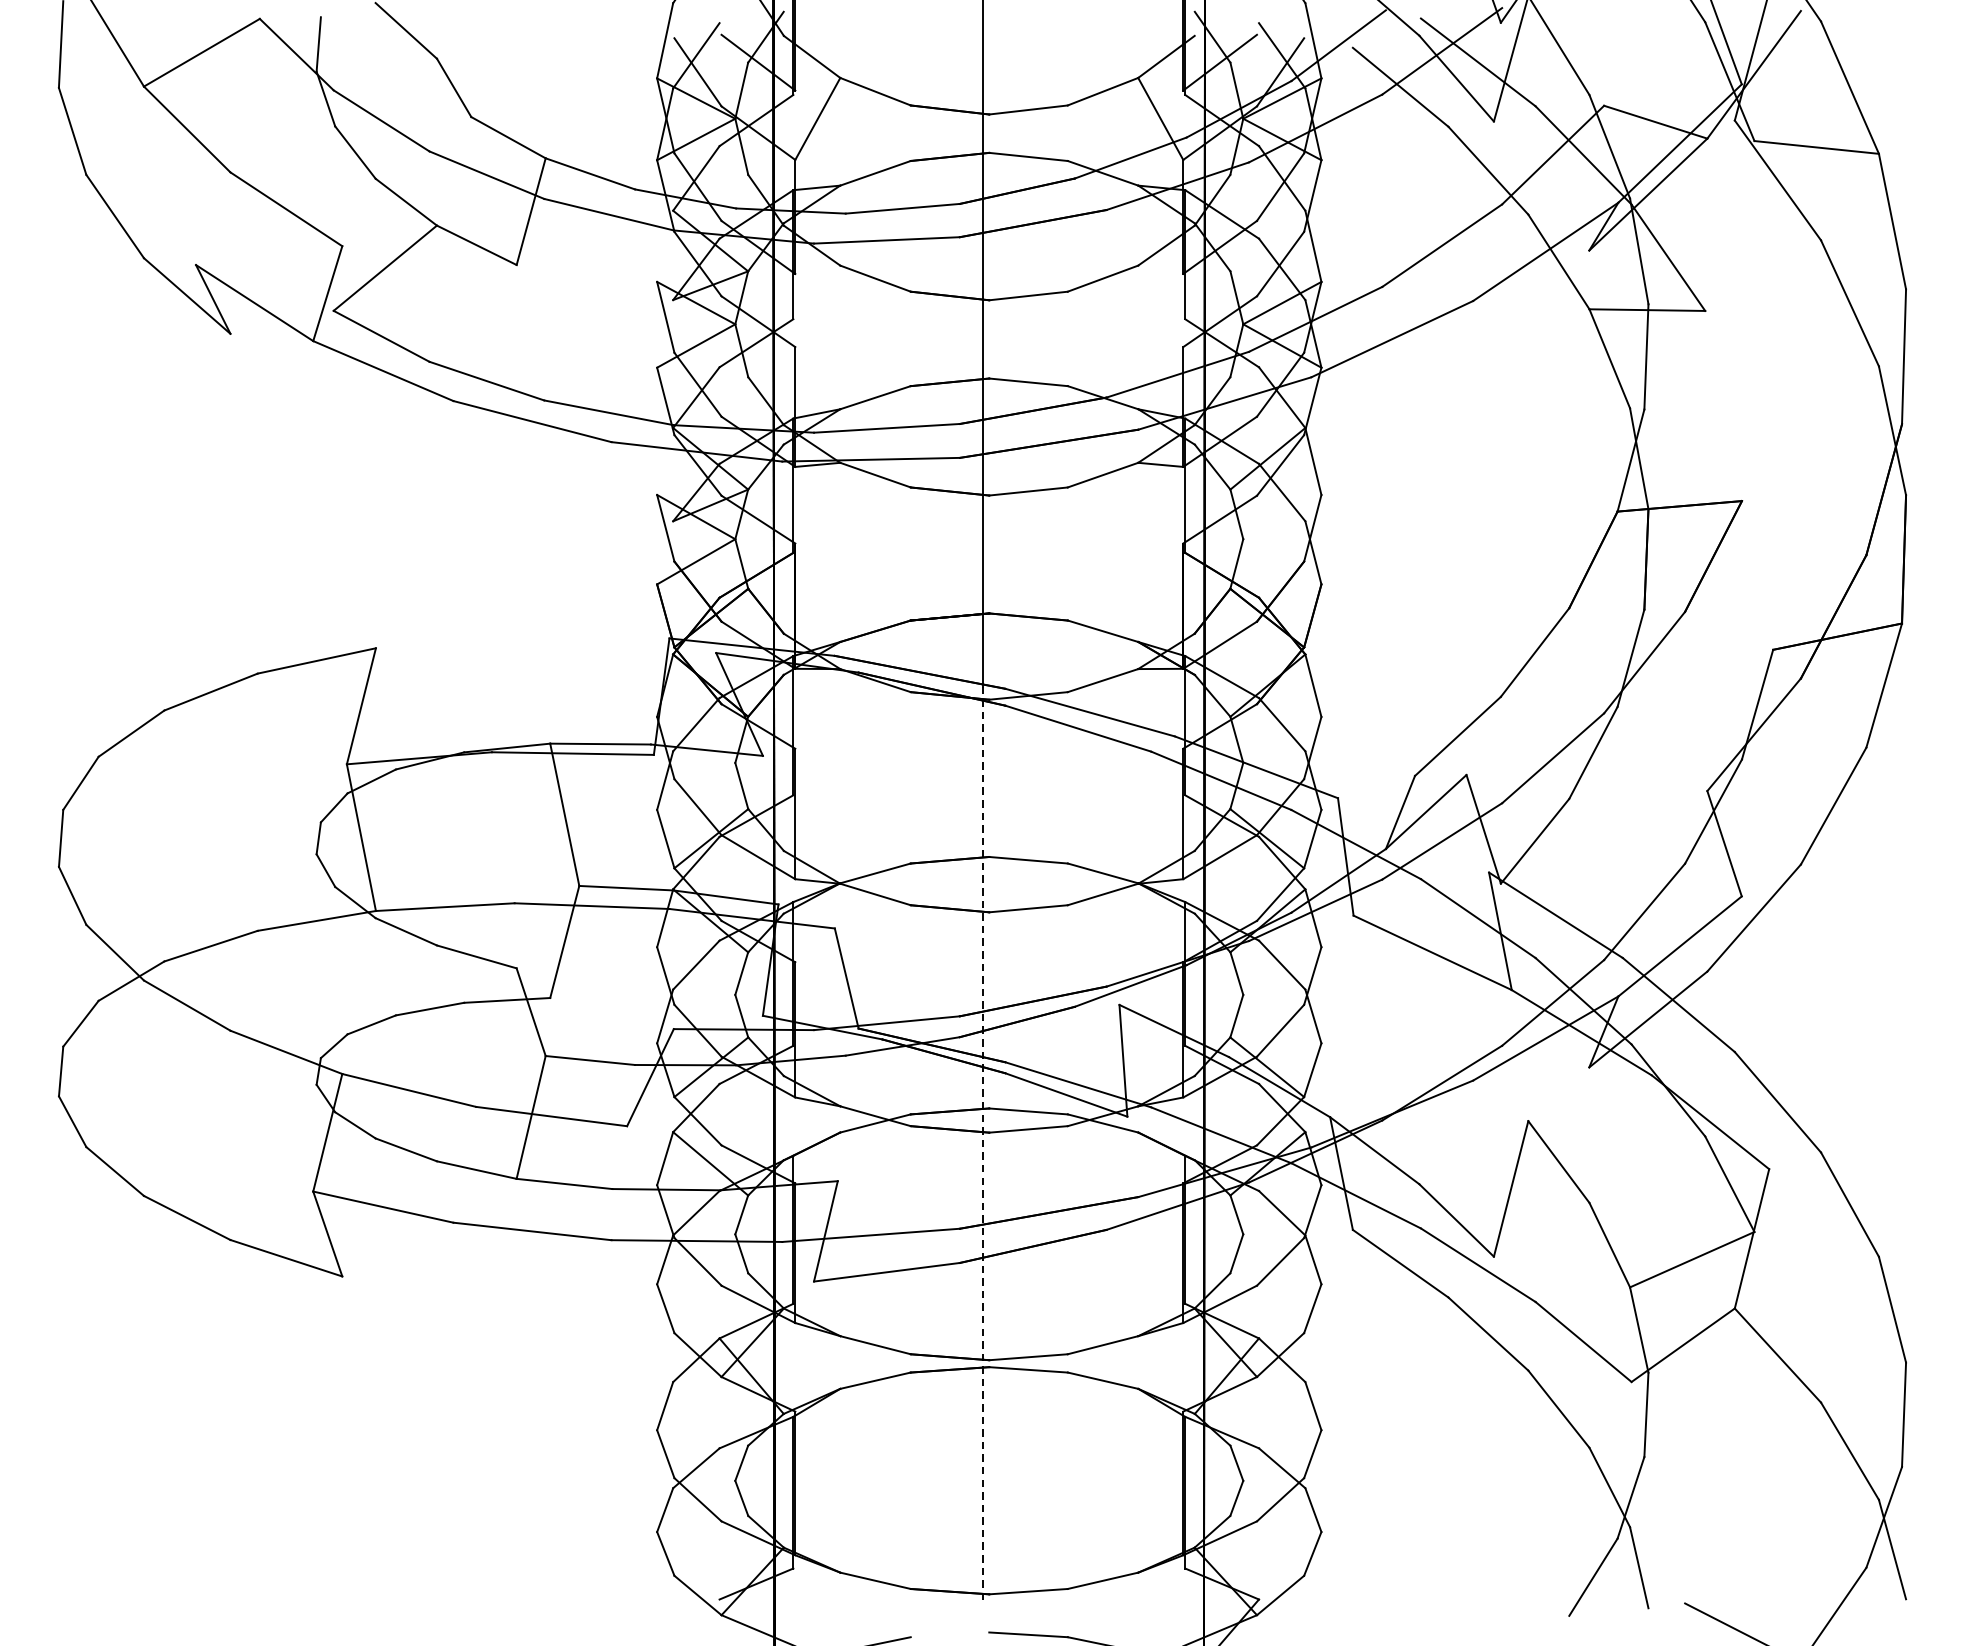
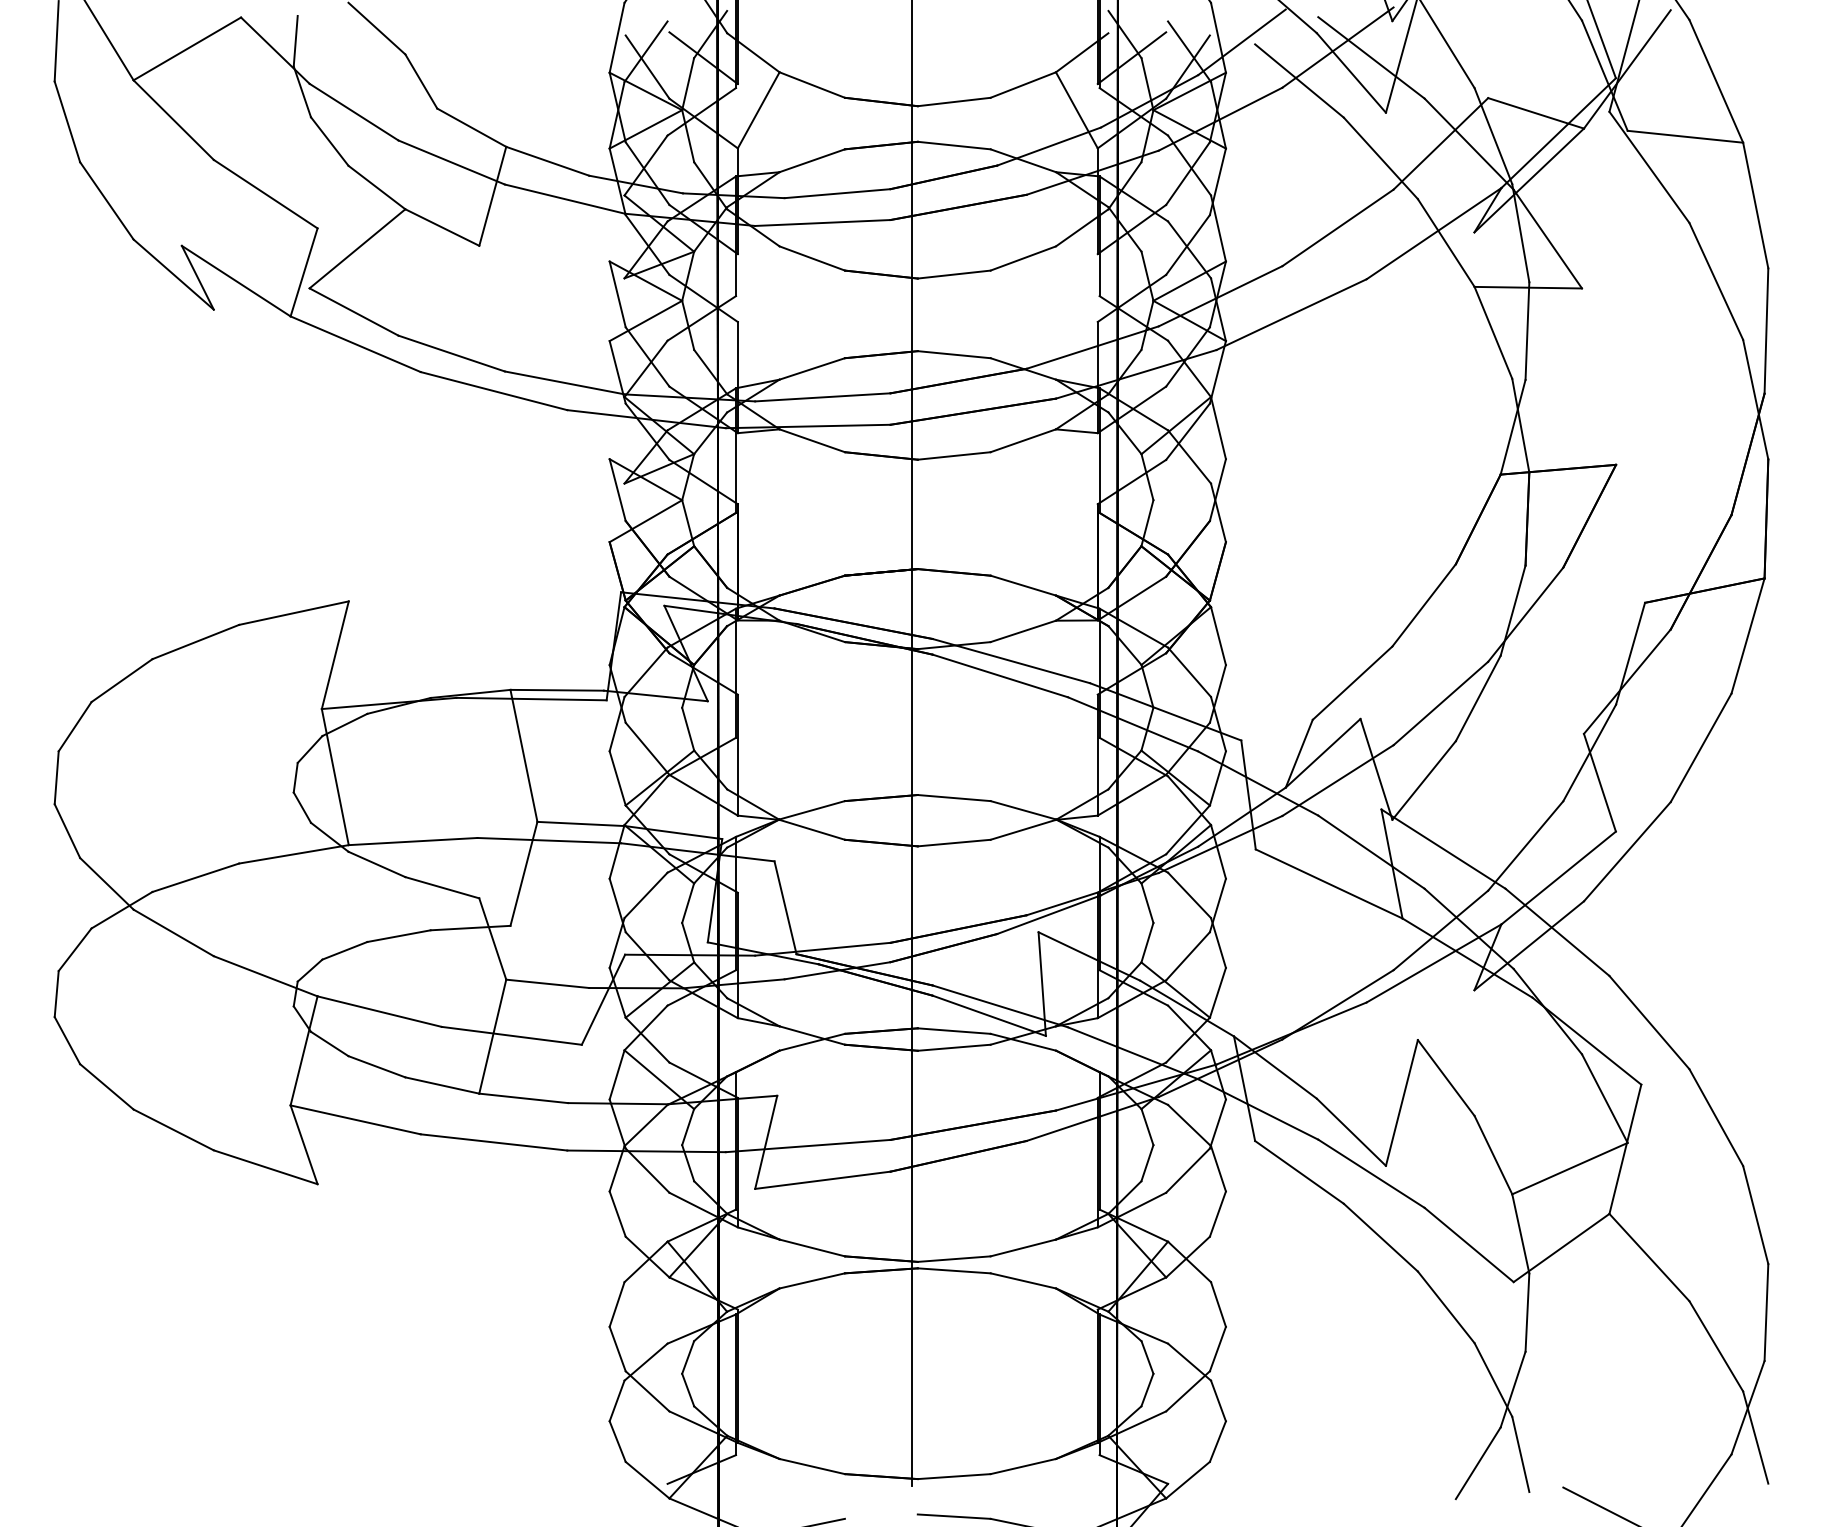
line: (982, 1144) -> (911, 1061), dashed -> solid

